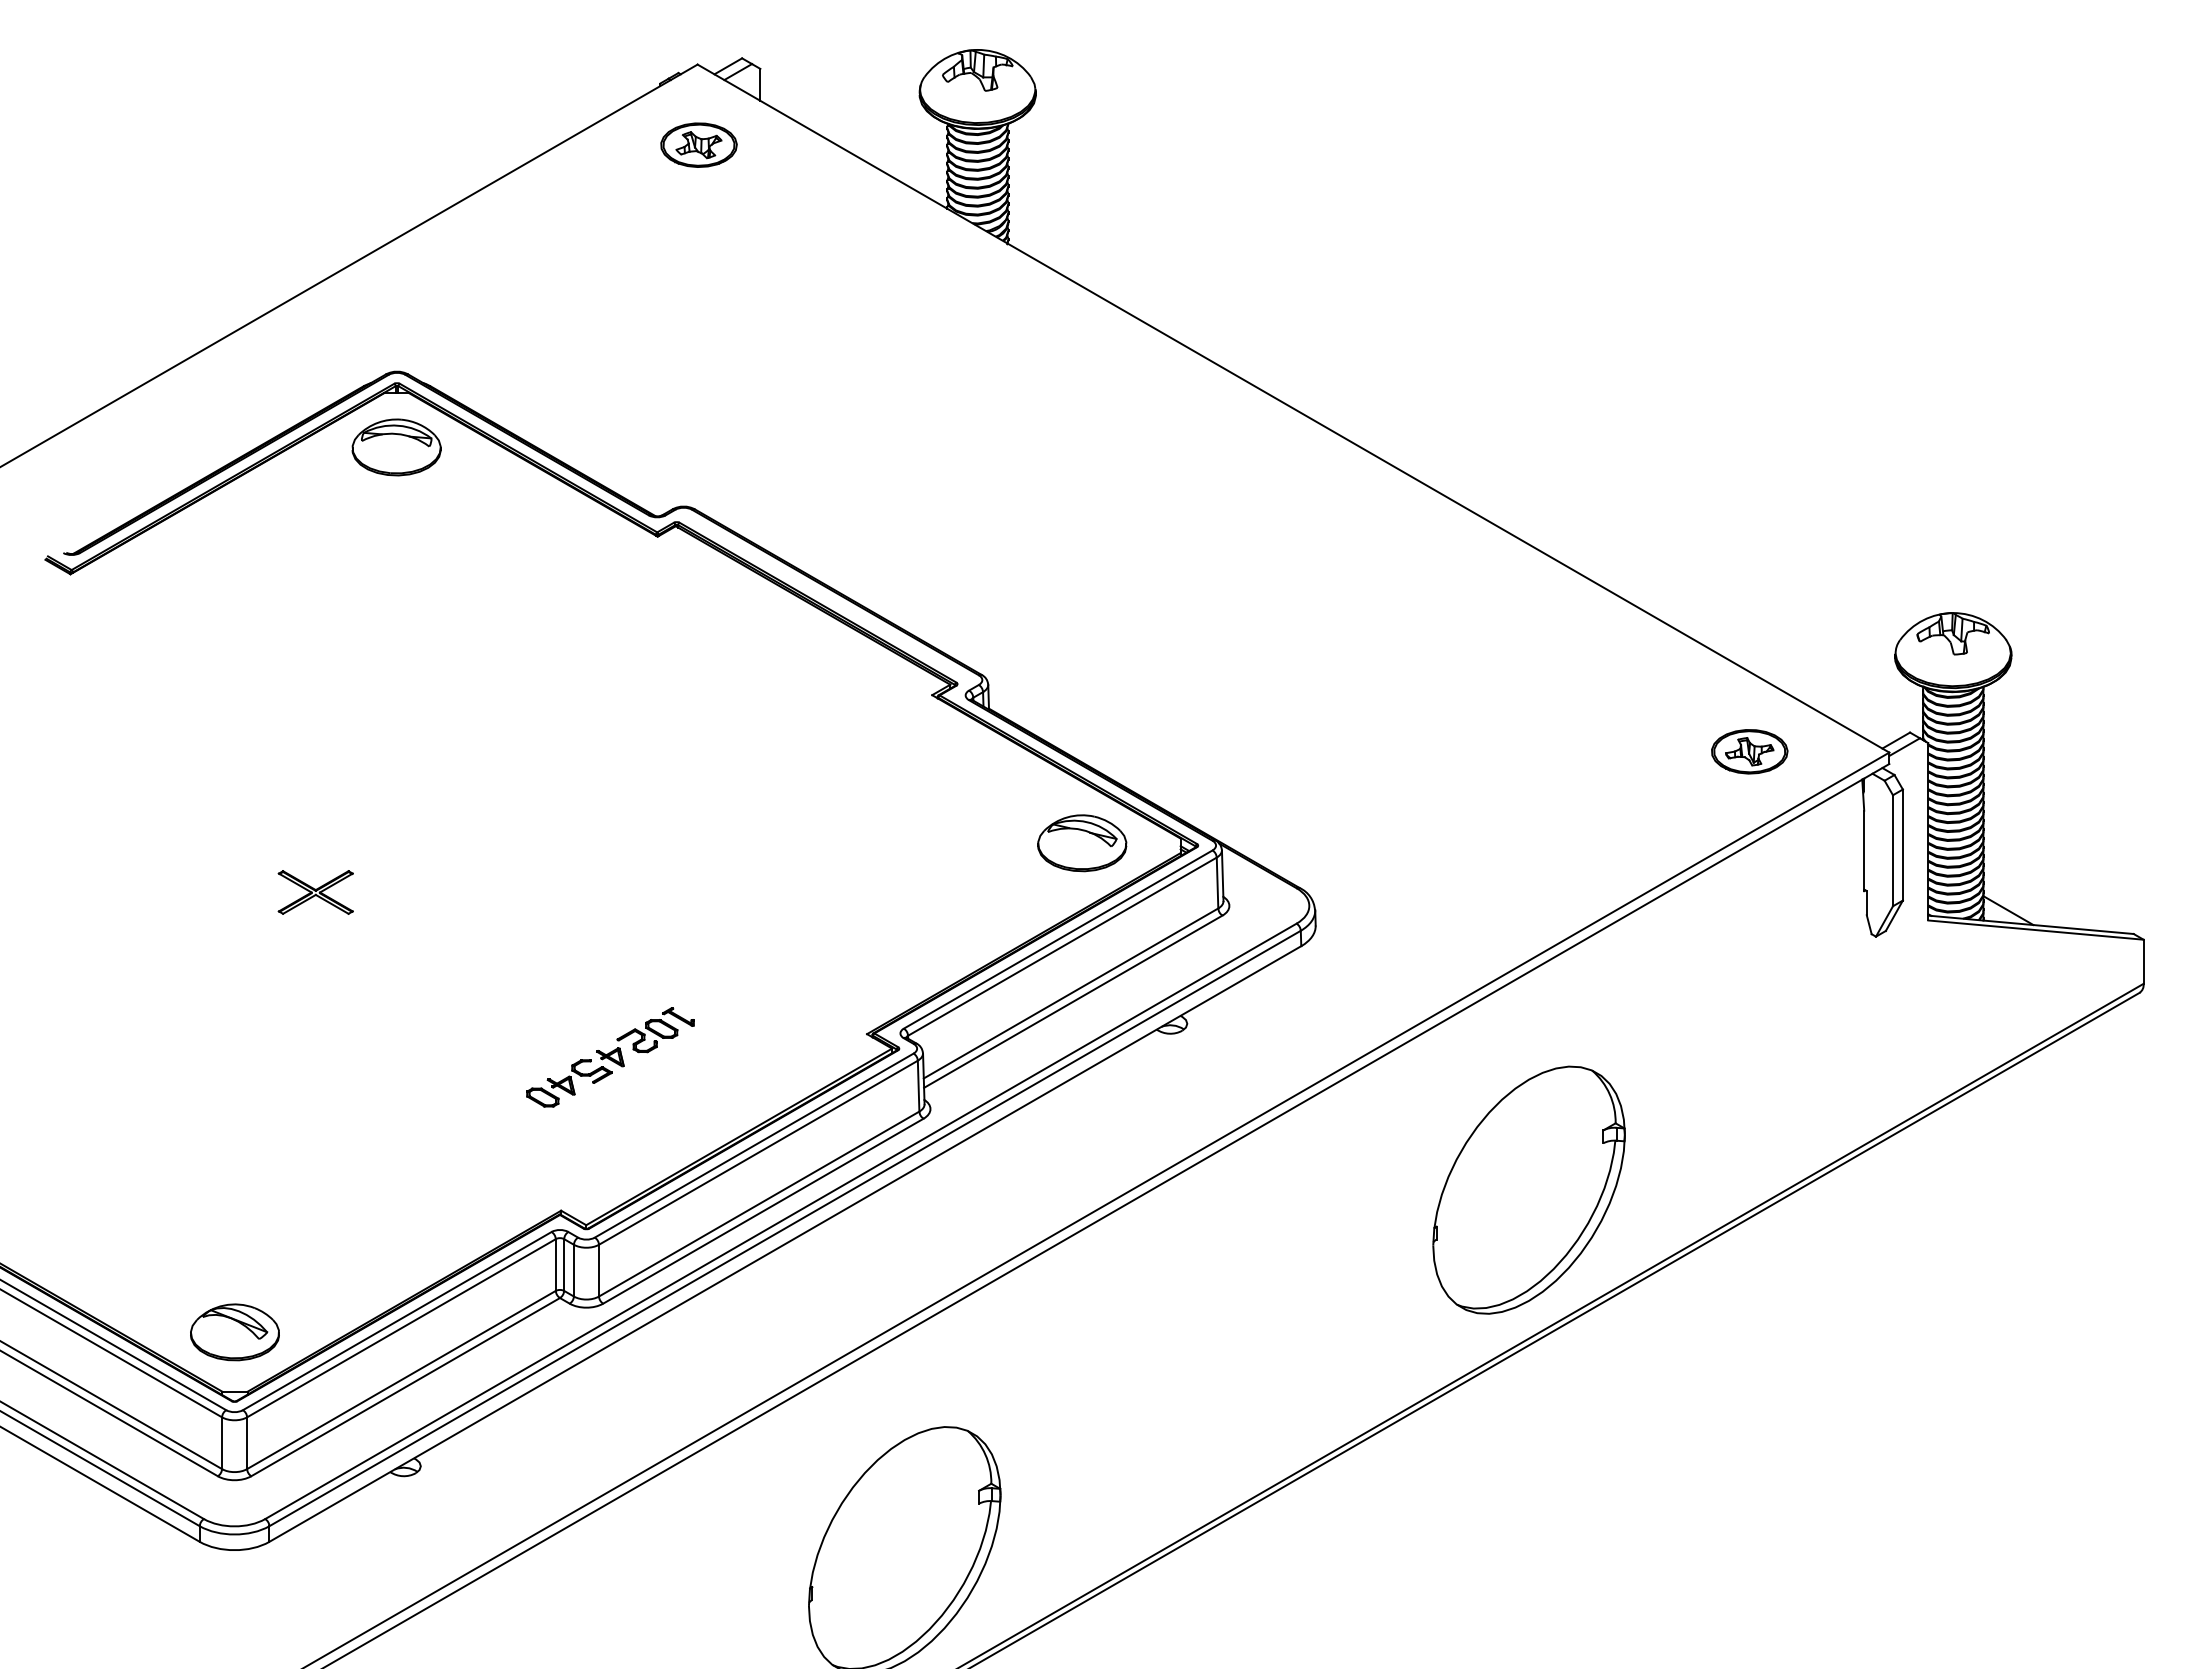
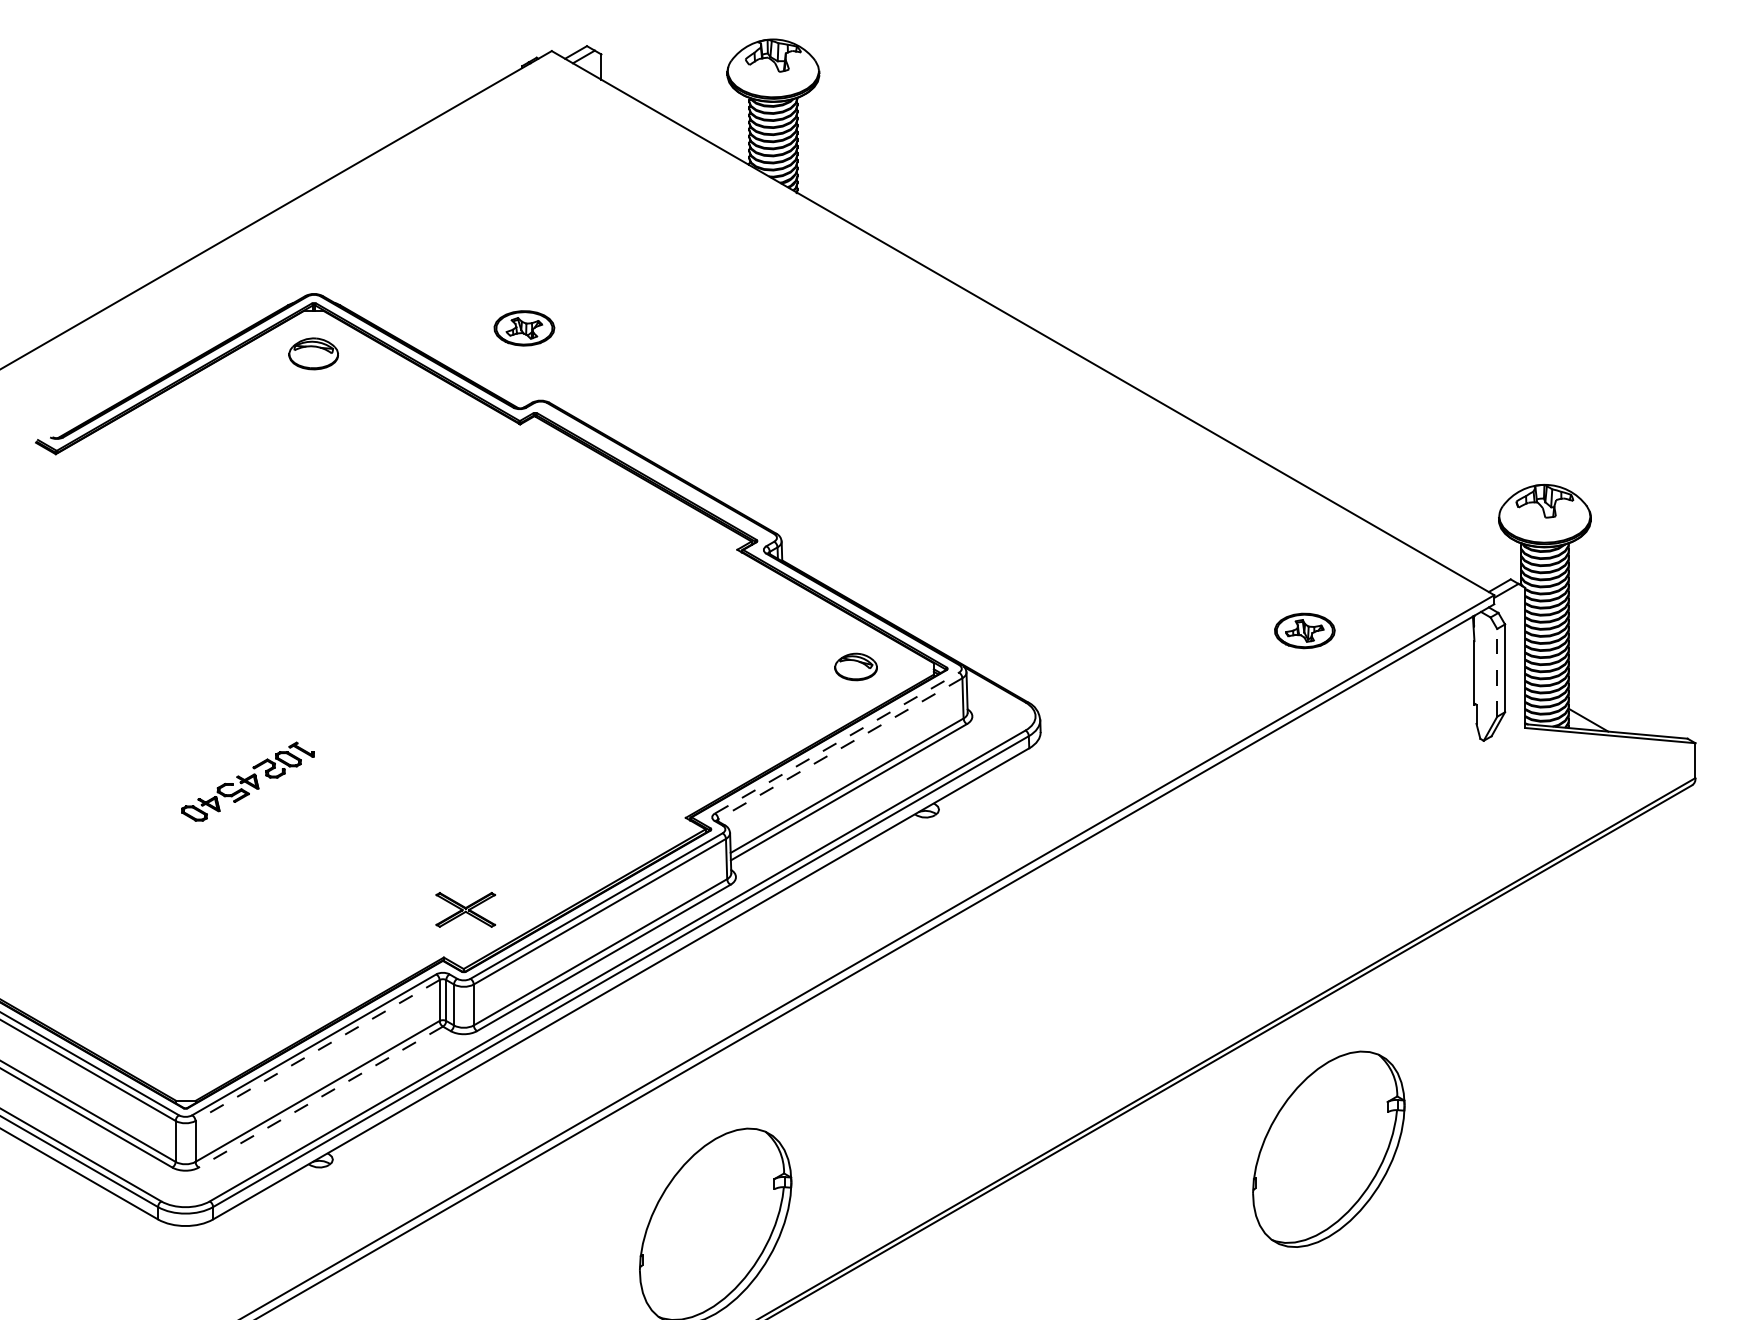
part: (698, 144) -> (524, 327), moved
part: (396, 447) -> (313, 353), size x0.7
part: (1749, 751) -> (1304, 630), moved
part: (1082, 843) -> (856, 667), size x0.6
line: (1892, 850) -> (1496, 672), solid -> dashed
part: (315, 892) -> (465, 909), moved
line: (1058, 939) -> (837, 743), solid -> dashed
line: (1062, 946) -> (840, 748), solid -> dashed
part: (610, 1057) -> (248, 781), moved
part: (1528, 1189) -> (1328, 1148), moved
line: (401, 1328) -> (317, 1050), solid -> dashed
part: (234, 1332) -> (185, 1053), removed
line: (405, 1387) -> (320, 1097), solid -> dashed

